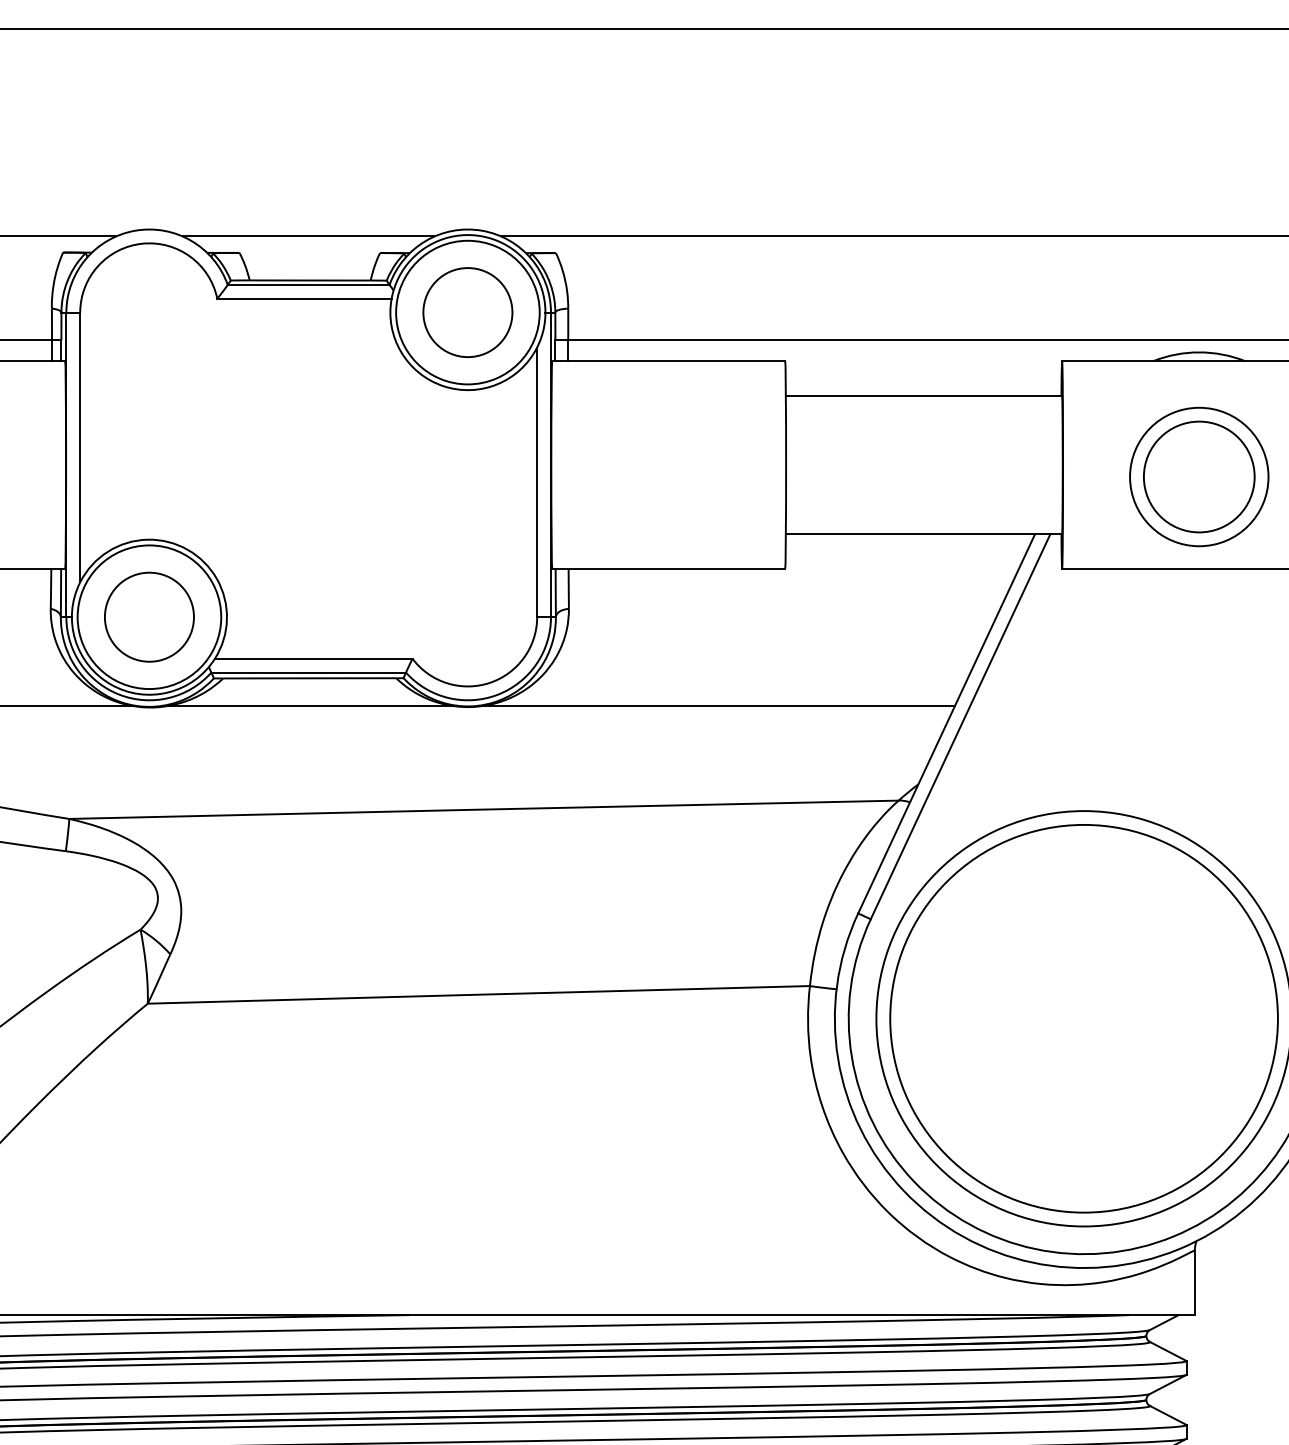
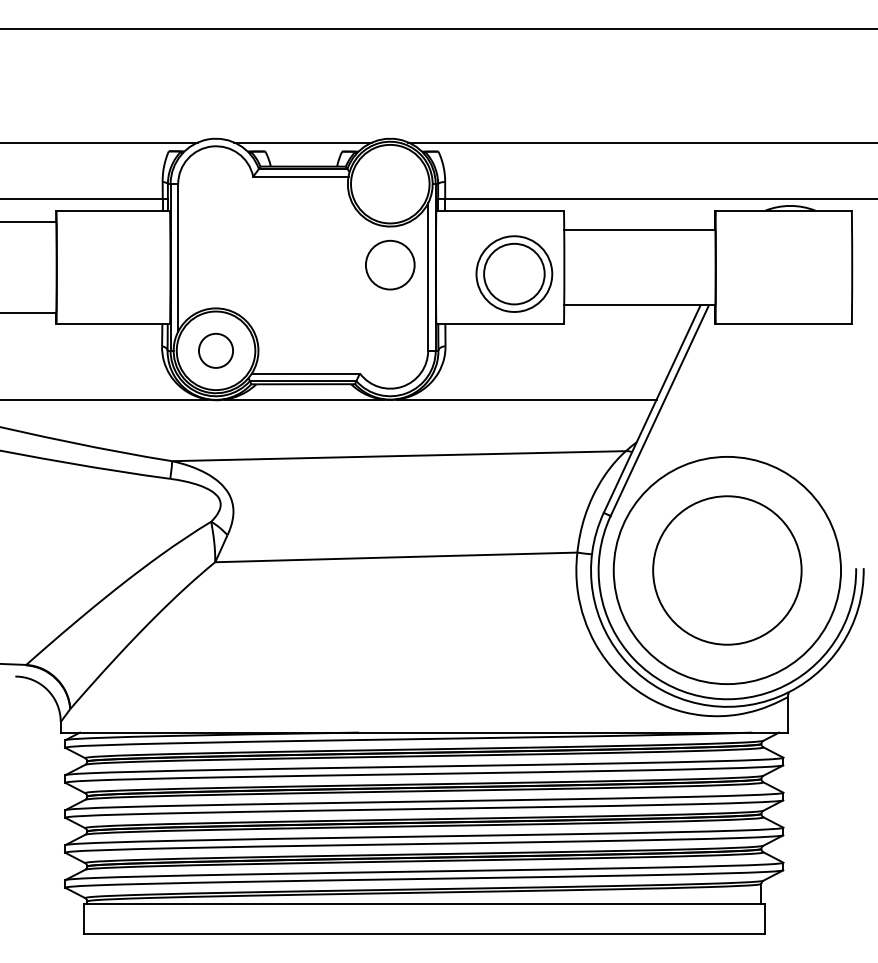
circle: (468, 311) -> (390, 264), moved
part: (1199, 475) -> (514, 273), moved
circle: (148, 616) -> (215, 350), size x0.7
circle: (1084, 1018) -> (727, 570), size x0.7

